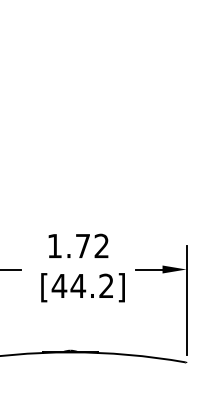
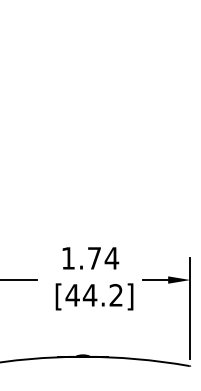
text: (101, 246) -> (111, 258), 1.72 -> 1.74

